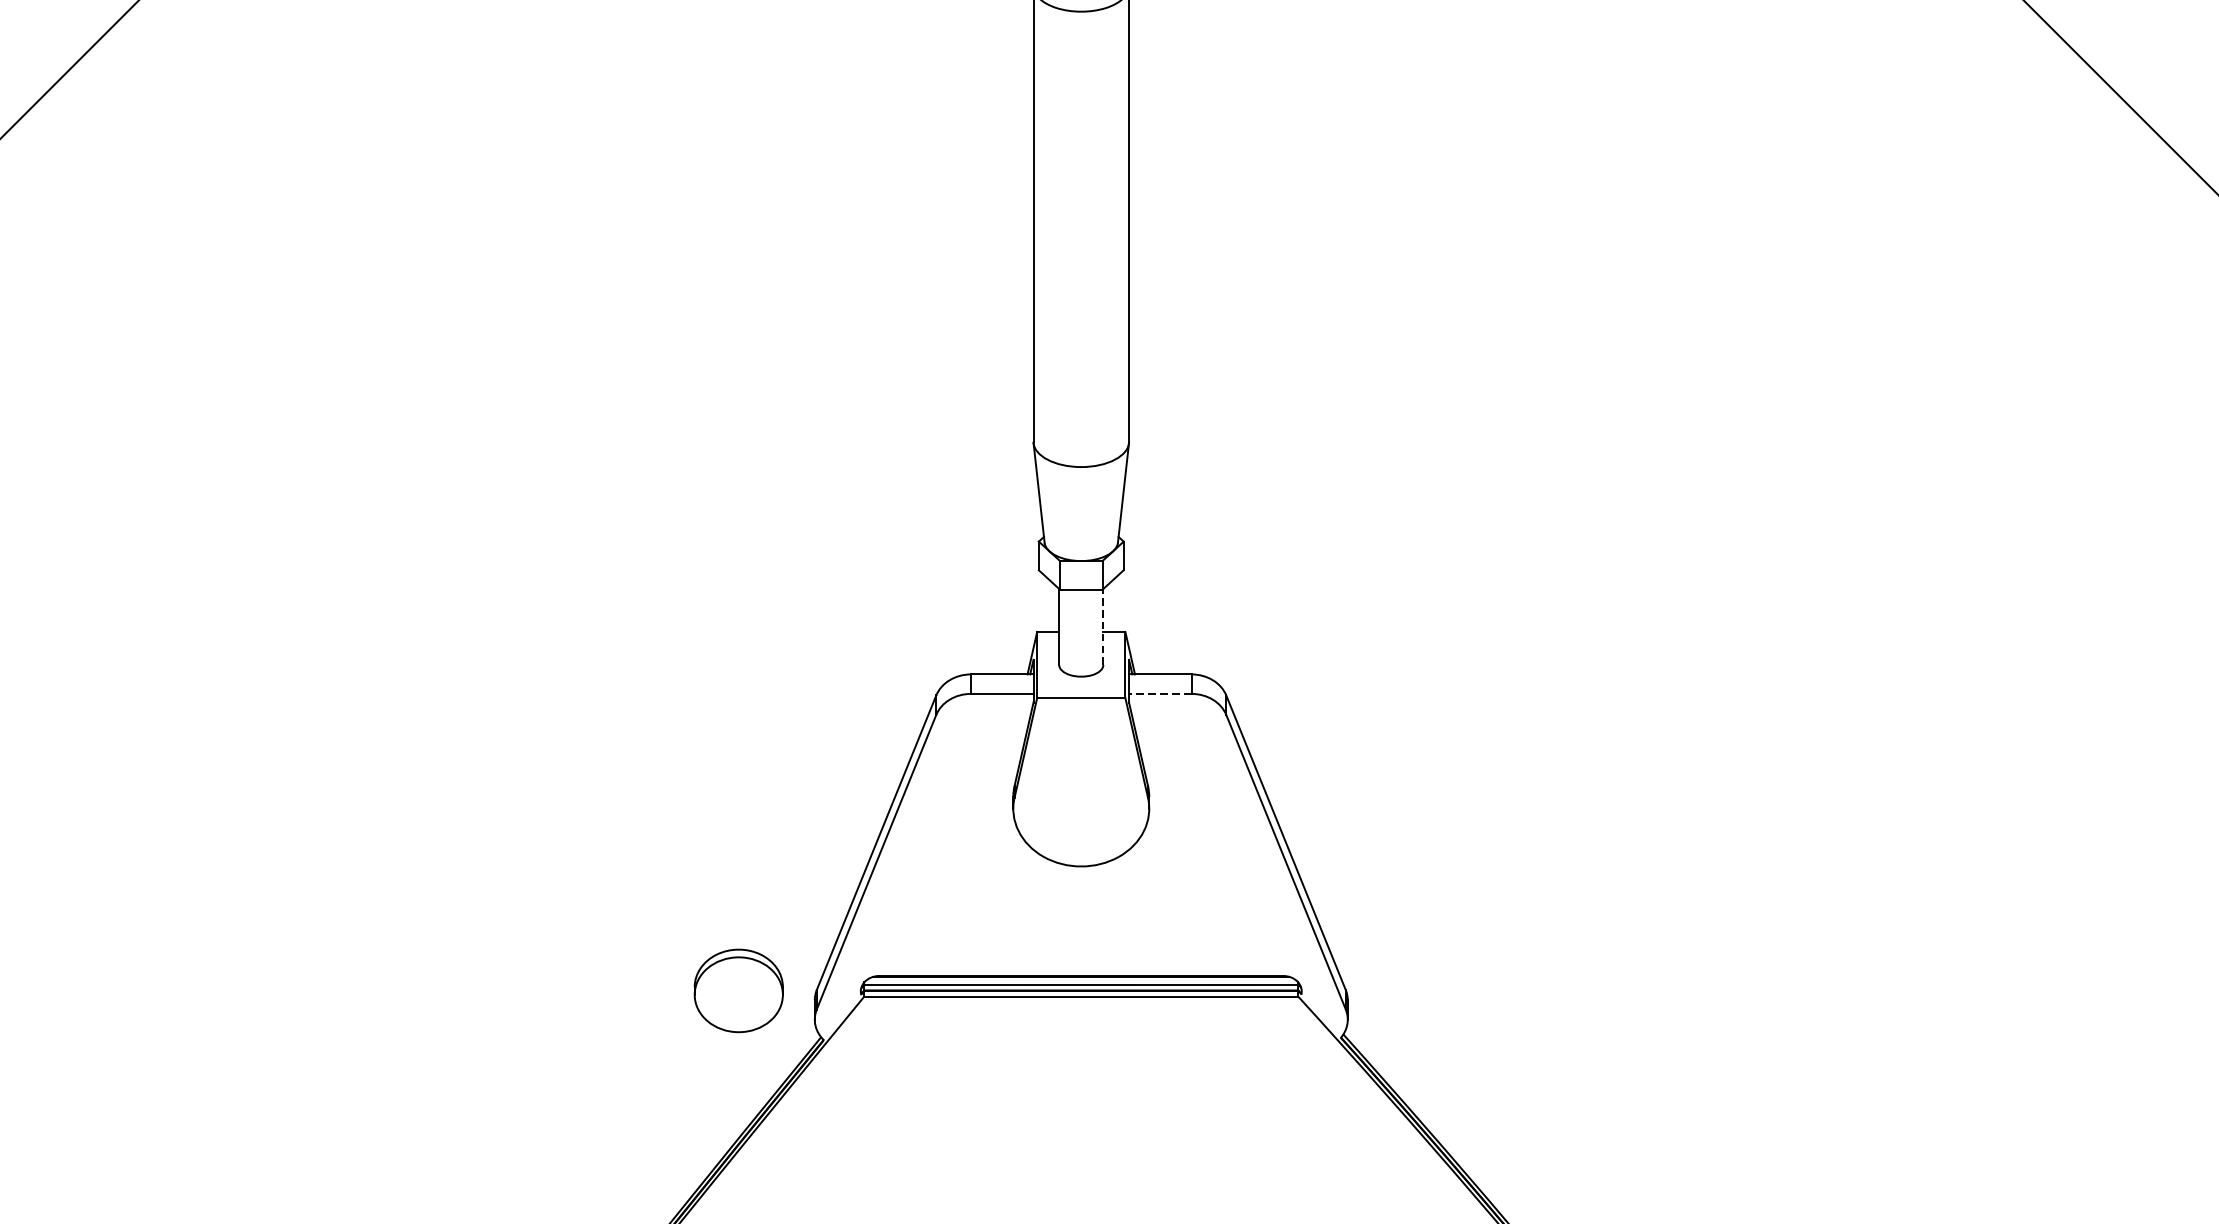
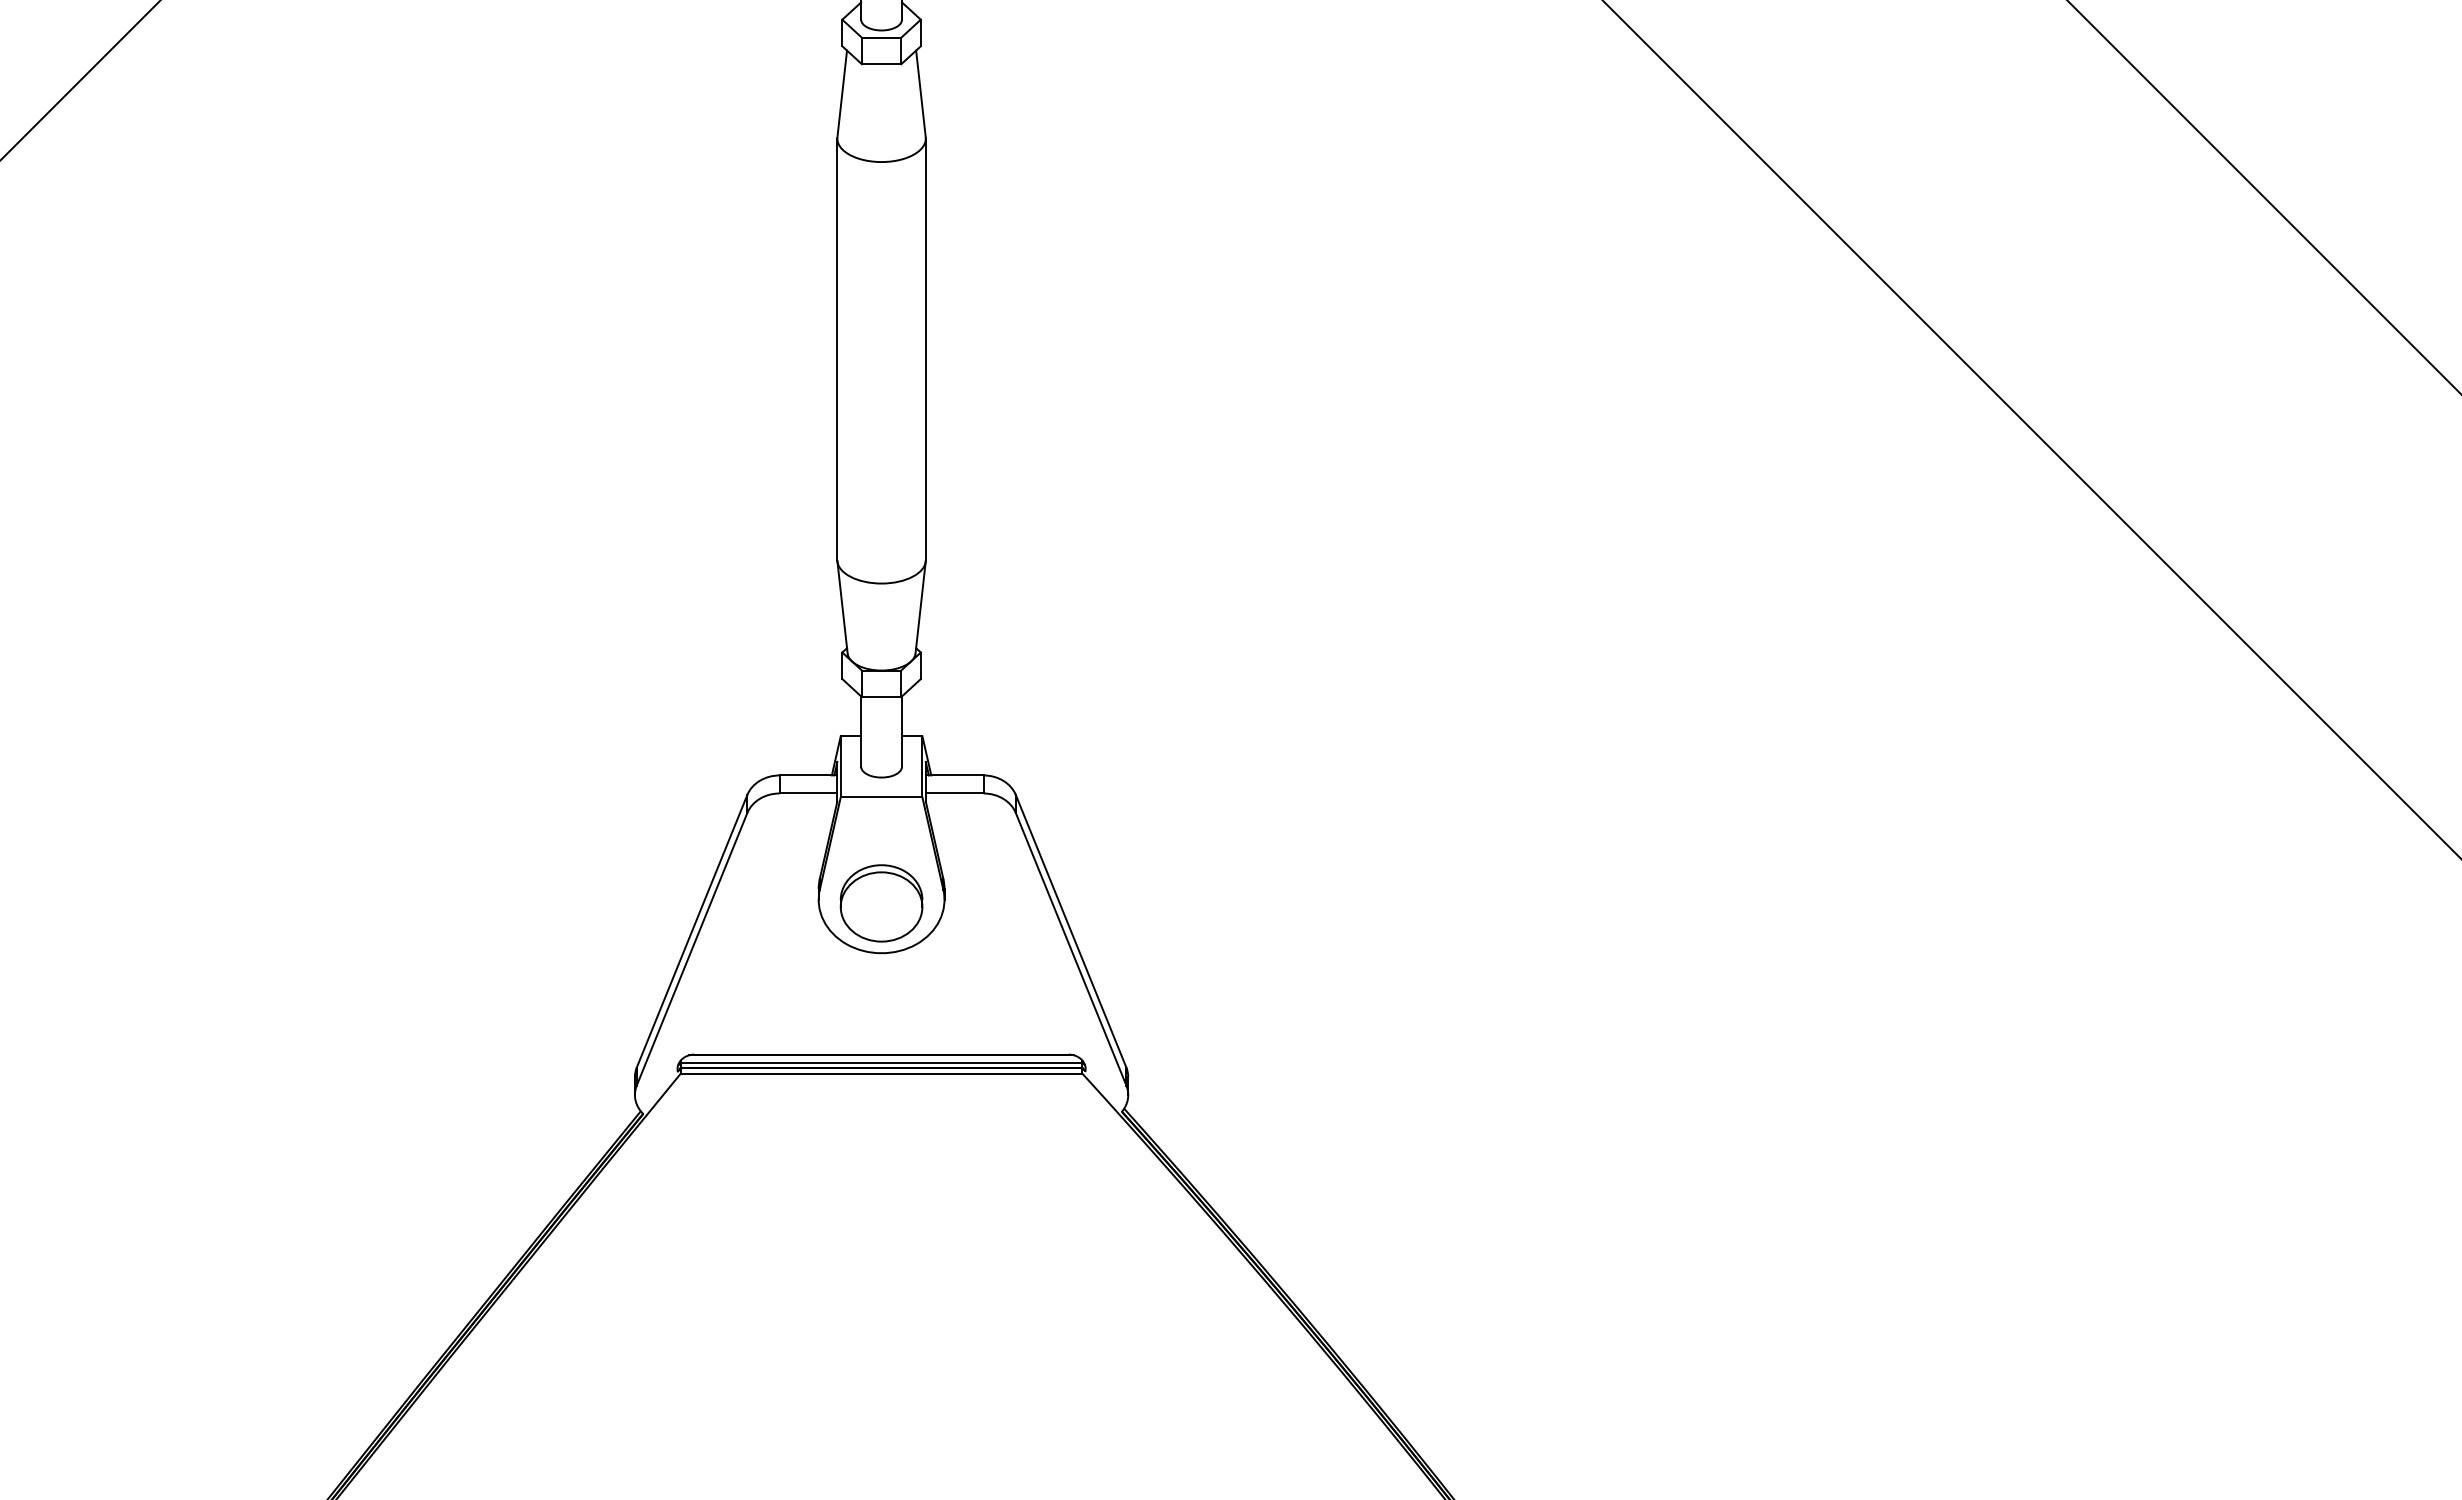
line: (1103, 626) -> (902, 731), dashed -> solid
line: (1160, 693) -> (954, 793), dashed -> solid
part: (738, 991) -> (881, 903), moved

